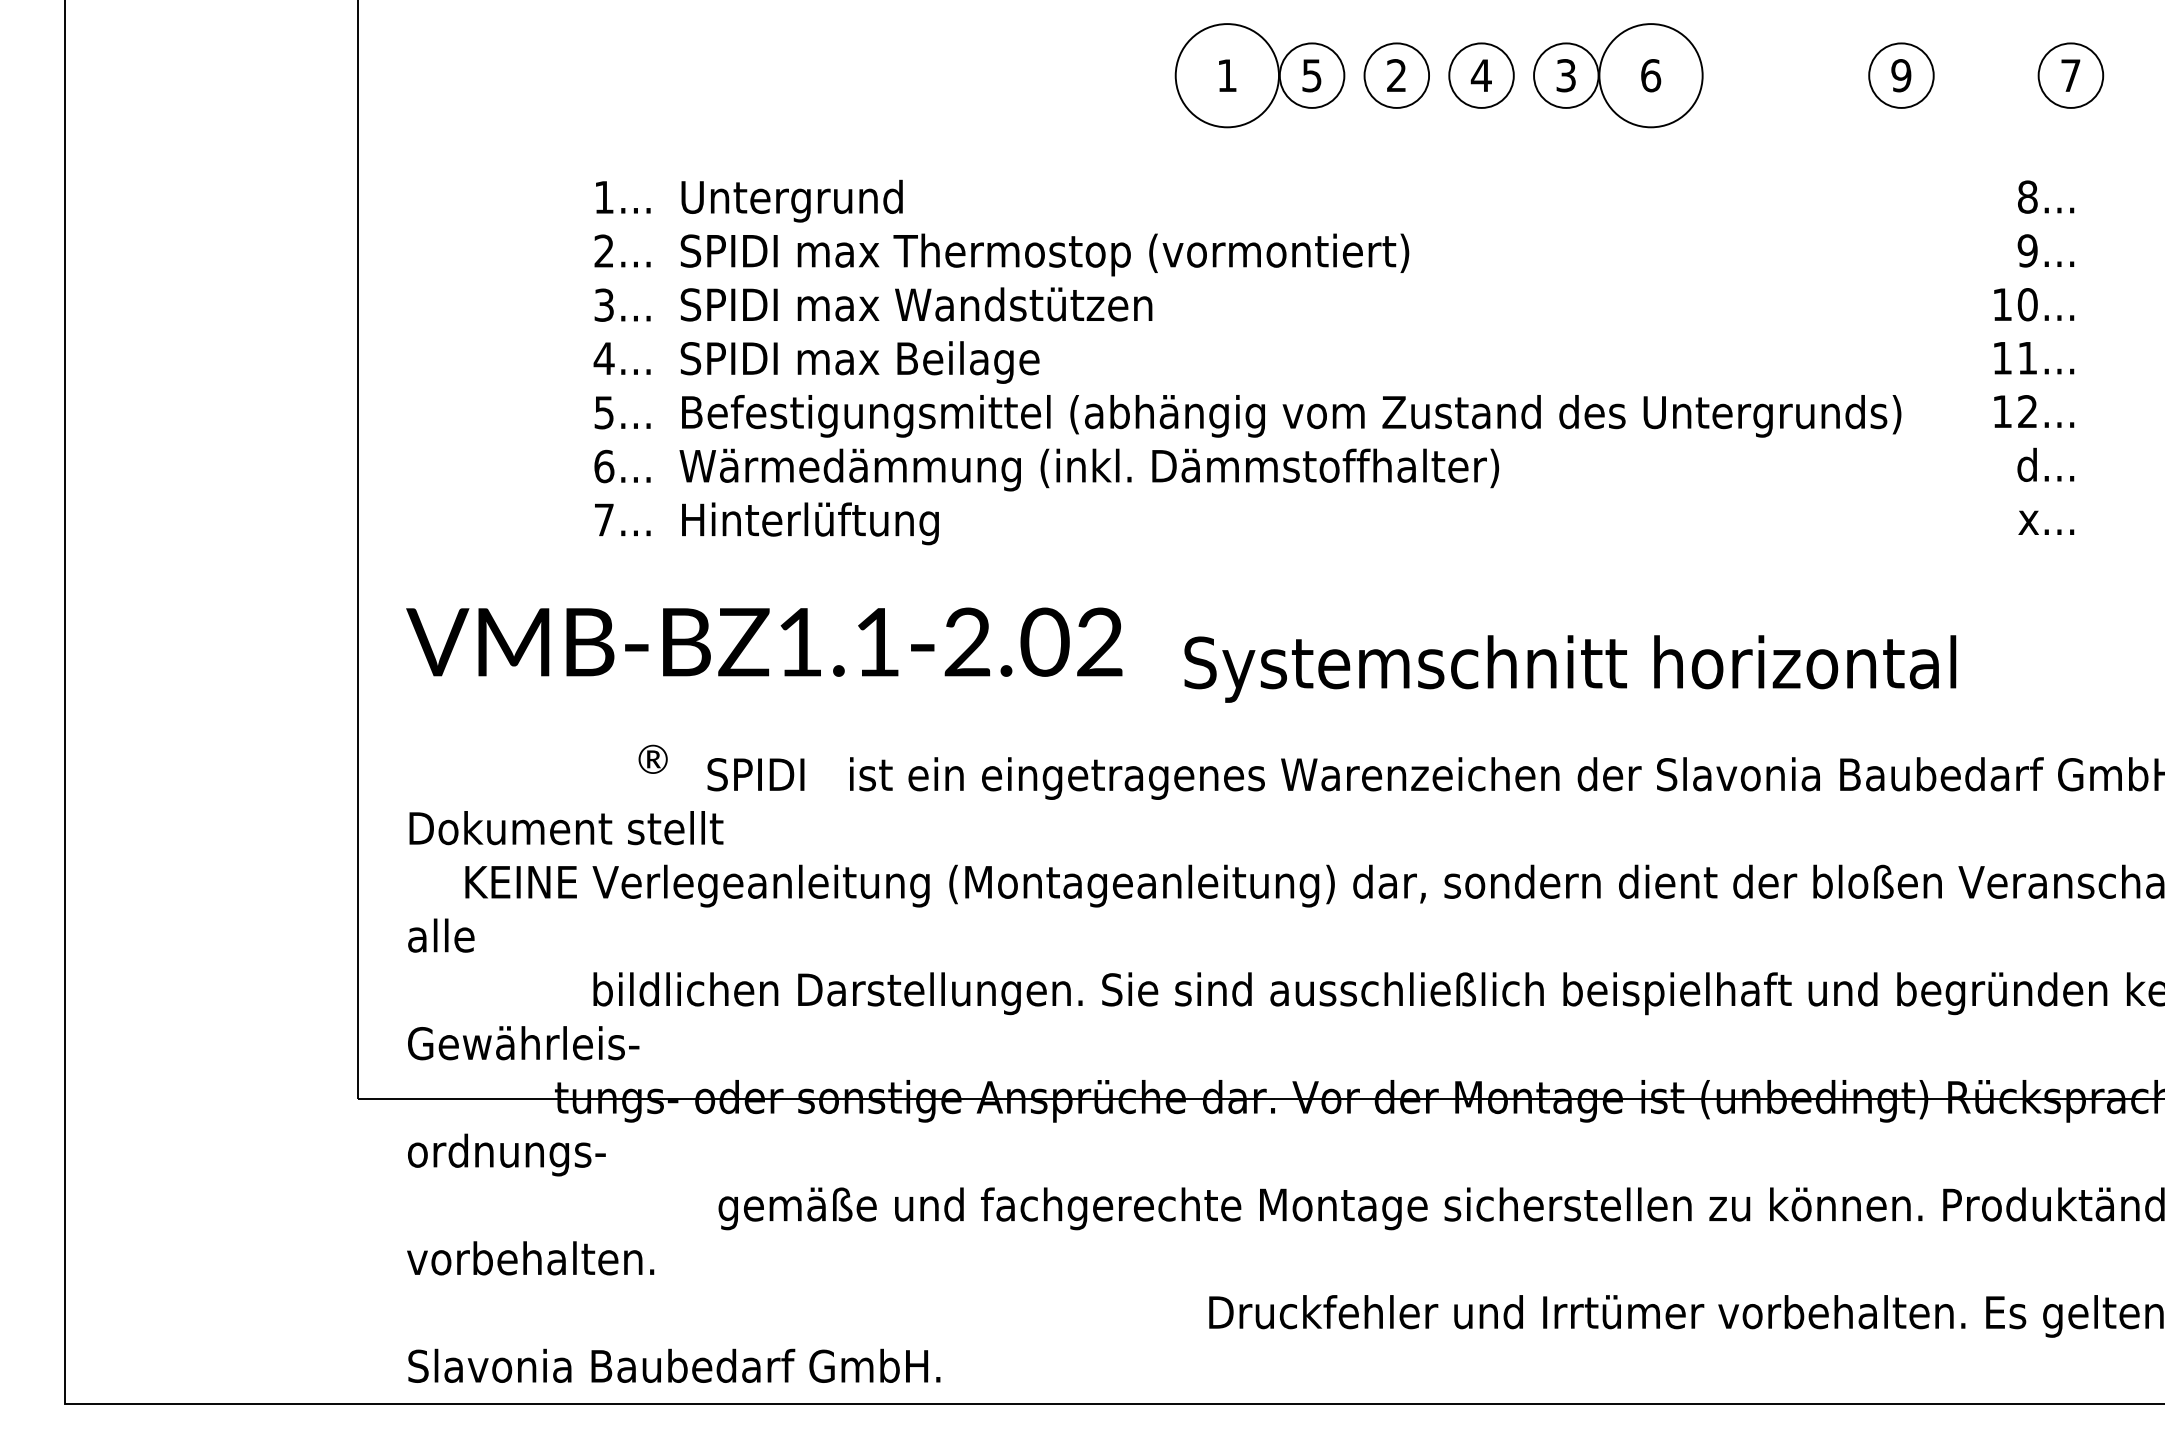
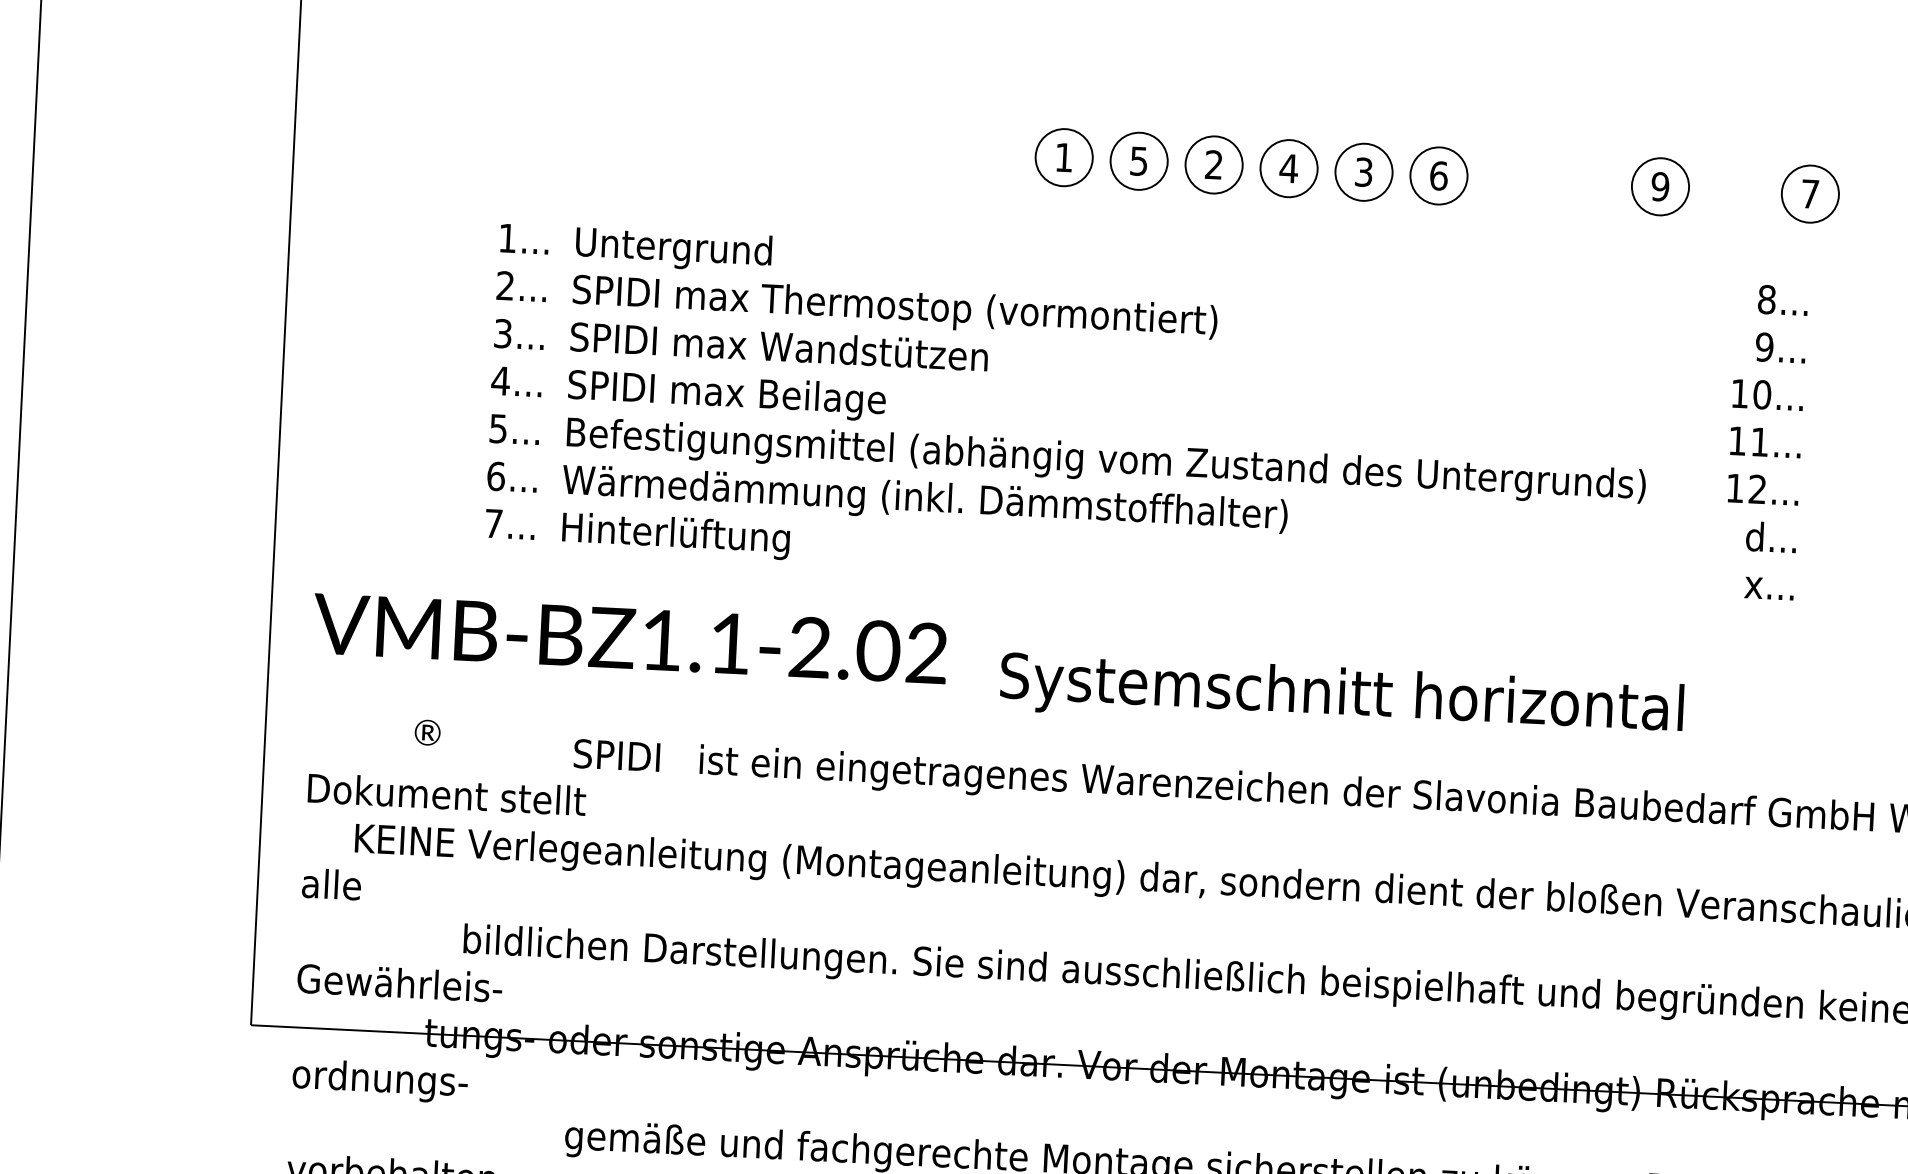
circle: (1227, 75) -> (1064, 157), size x0.62
circle: (1650, 75) -> (1438, 175), size x0.62
text: (652, 758) -> (427, 731), moved

